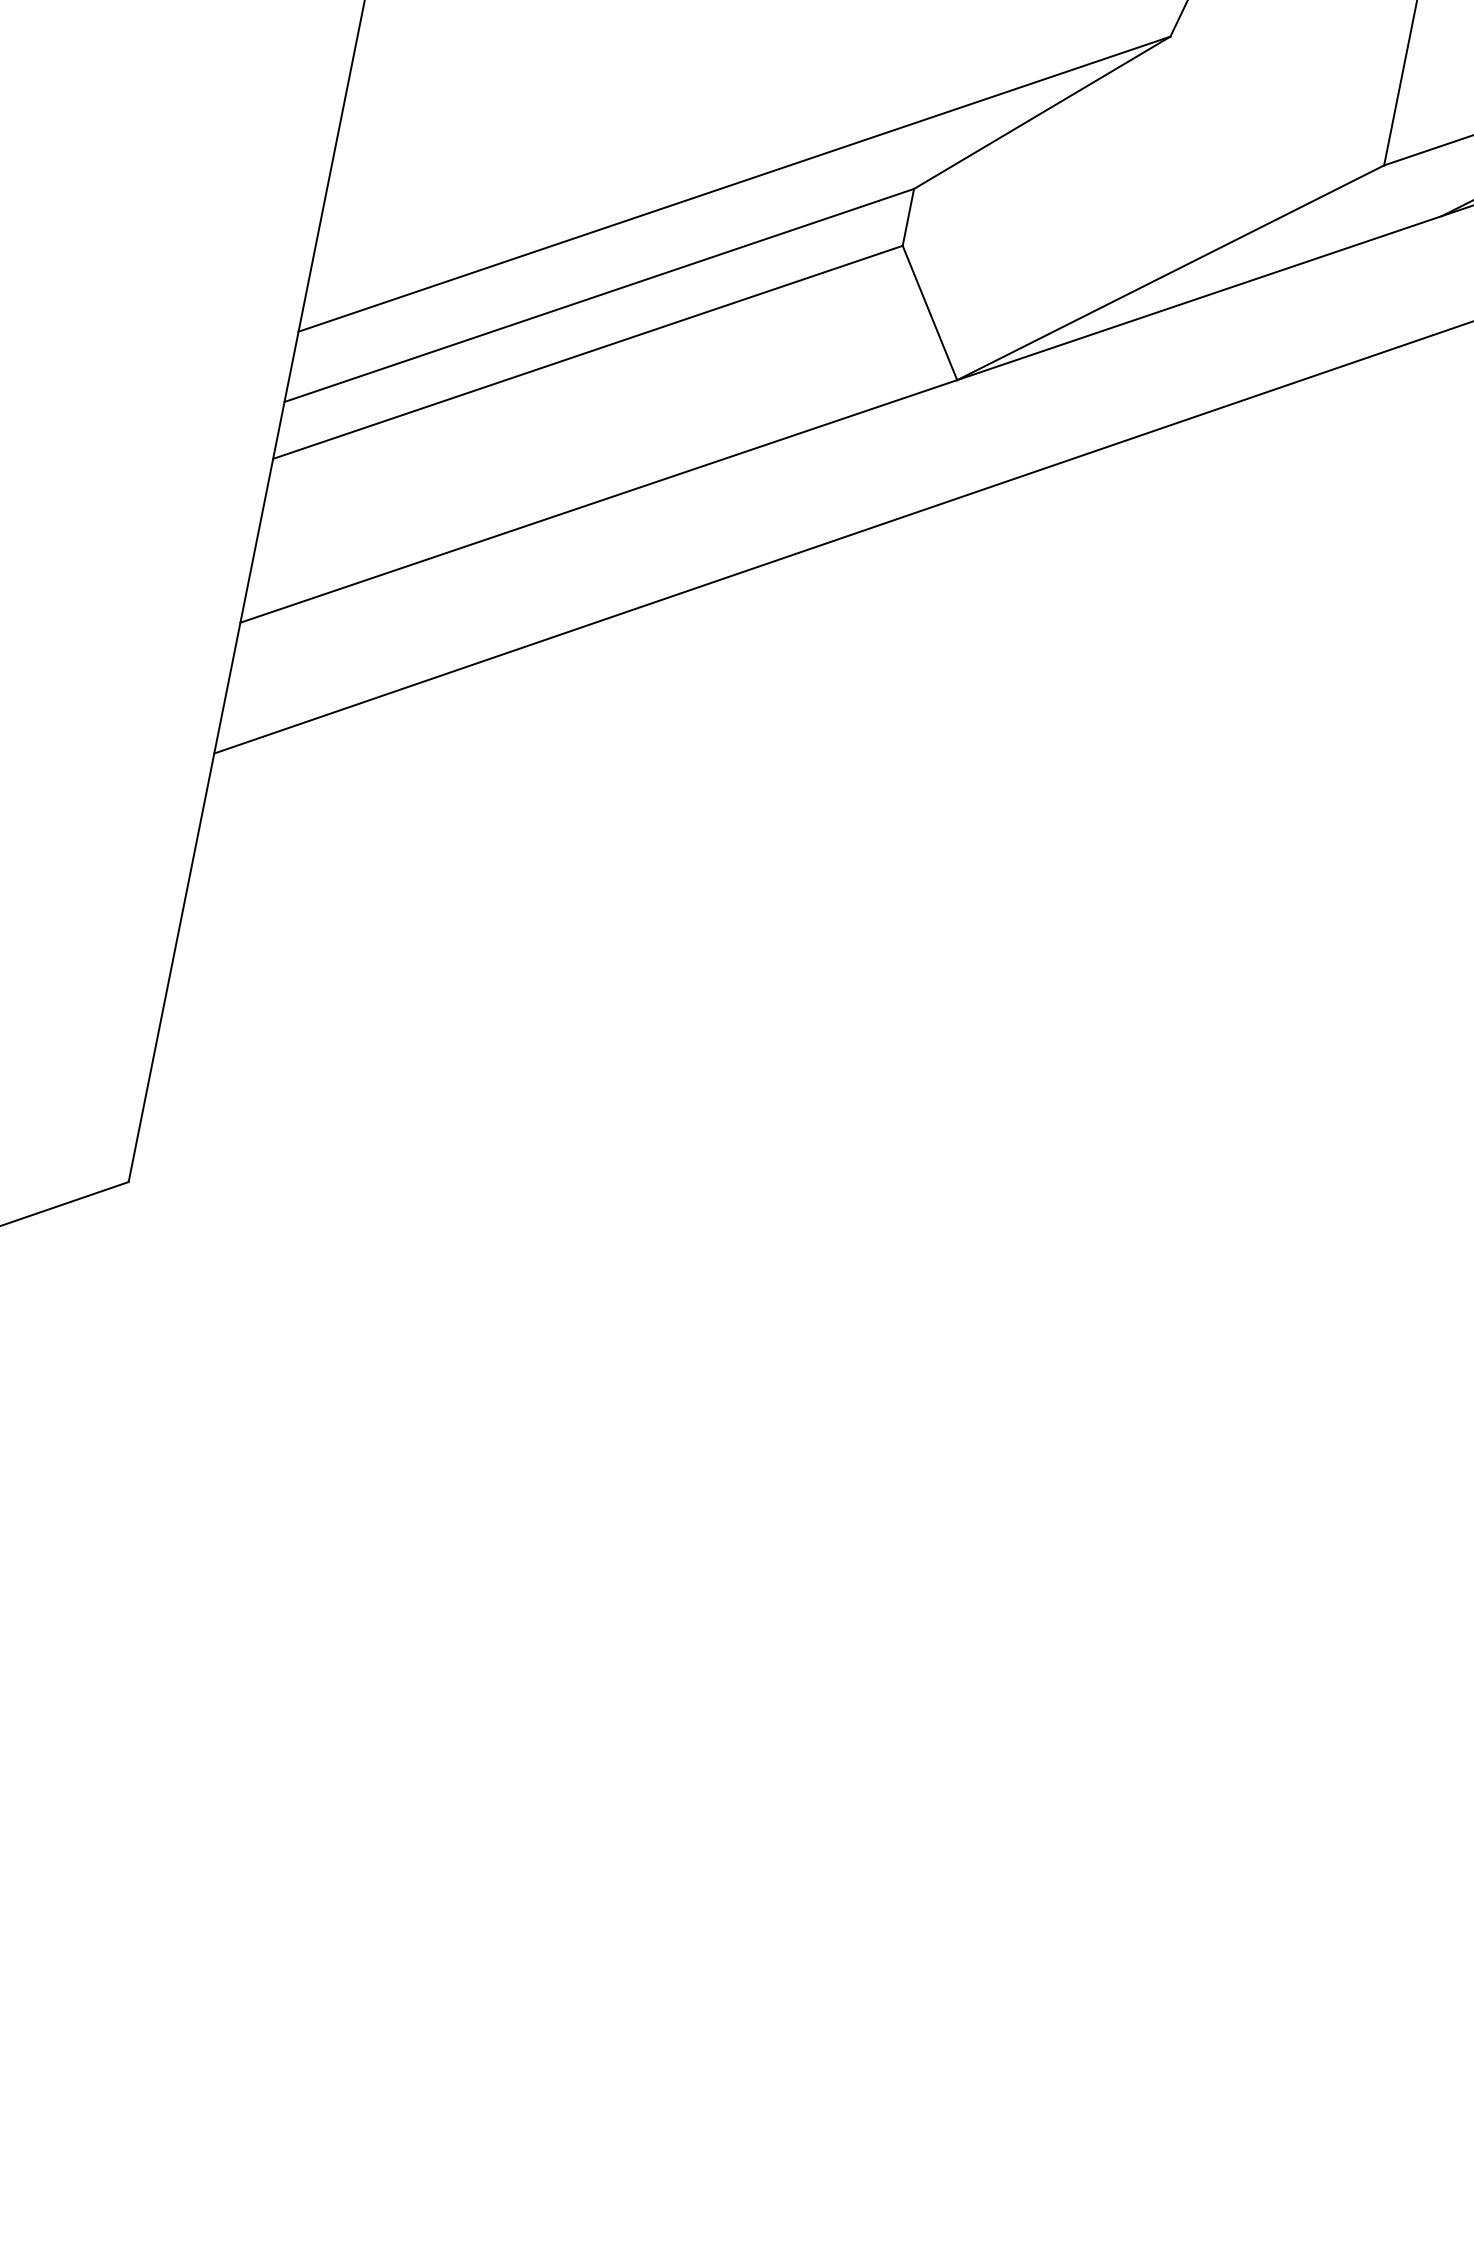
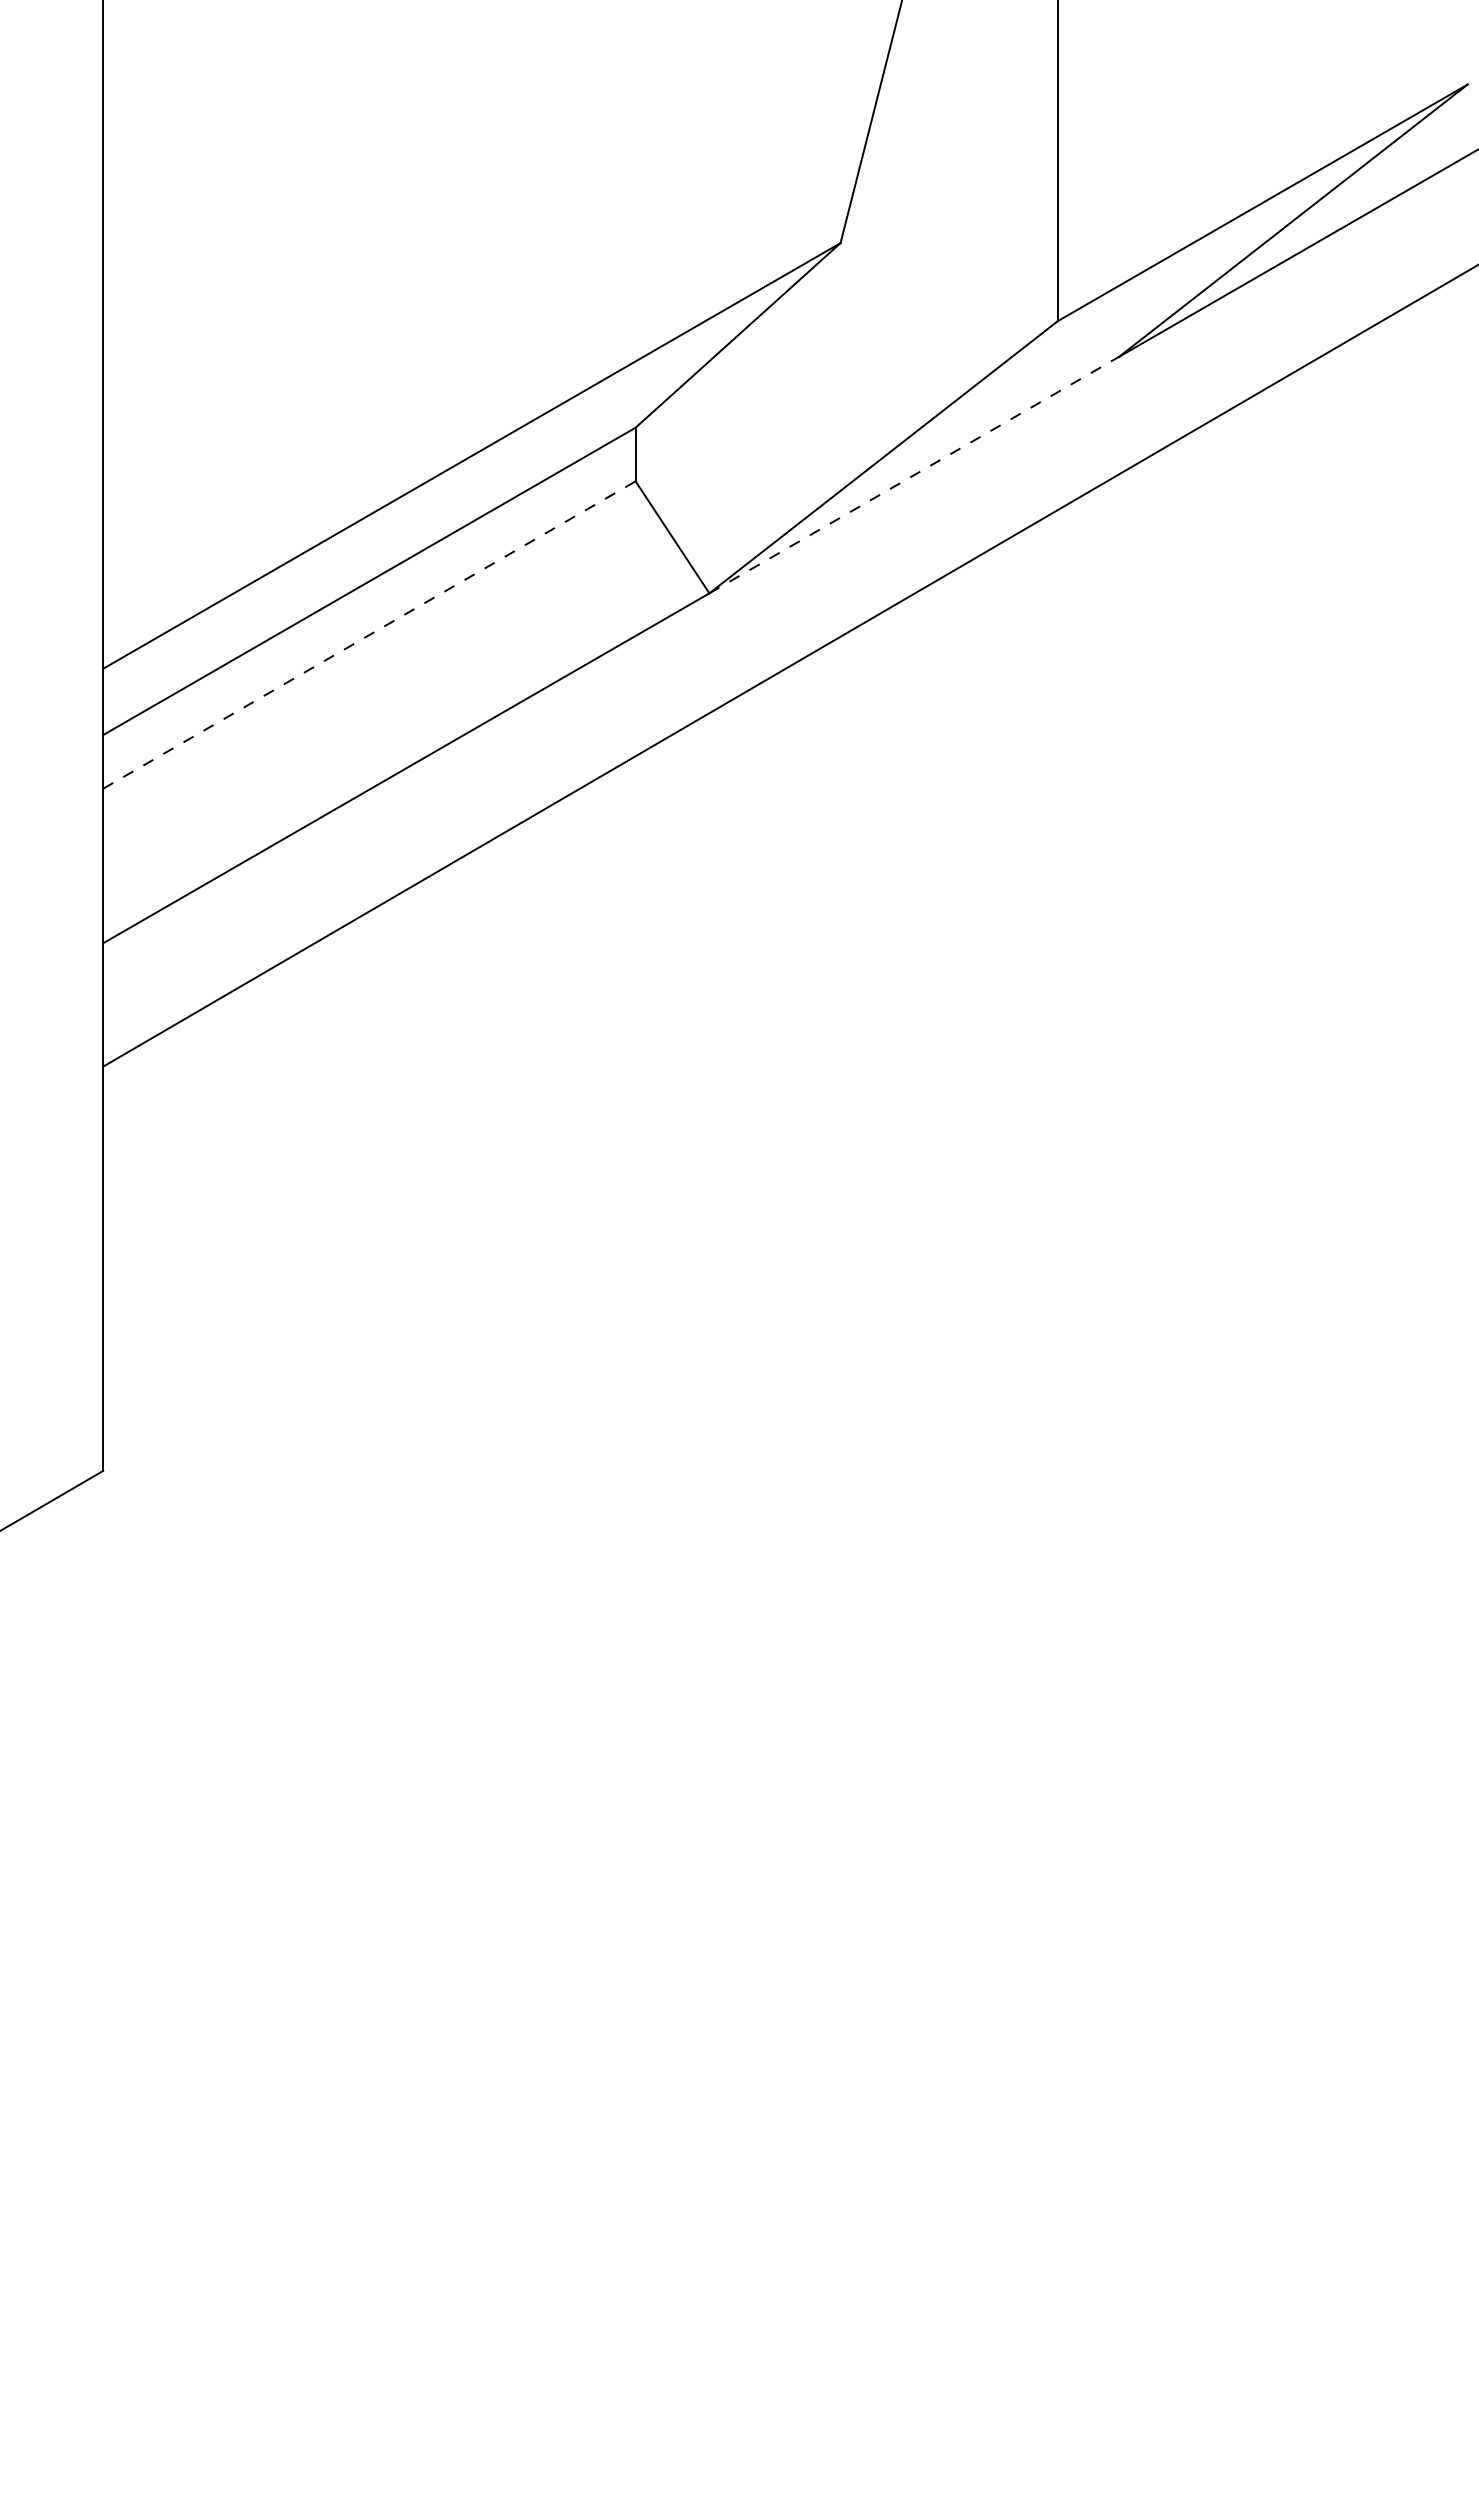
line: (1199, 298) -> (914, 475), solid -> dashed
line: (588, 351) -> (369, 634), solid -> dashed

